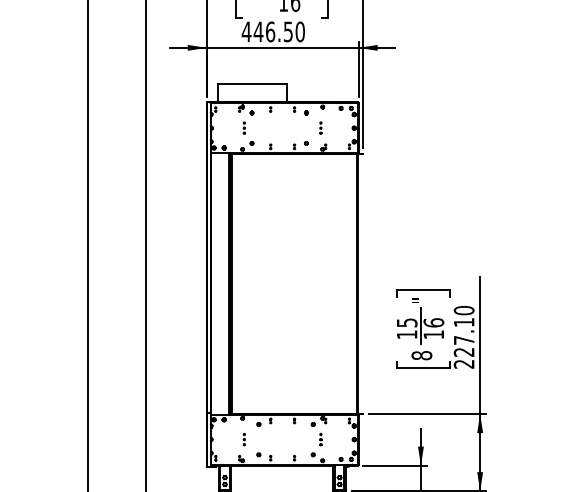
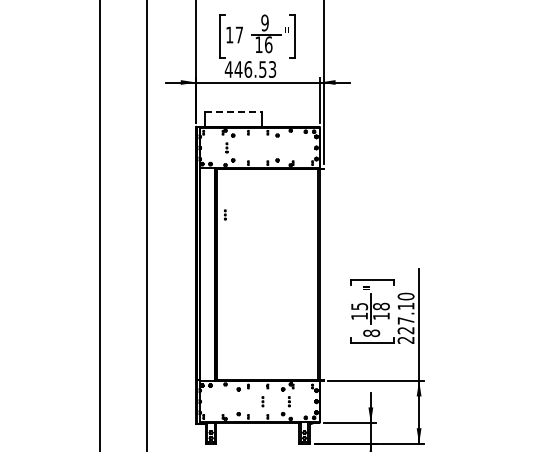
text: (300, 31) -> (272, 69), 446.50 -> 446.53
line: (252, 83) -> (233, 111), solid -> dashed
line: (321, 127) -> (225, 214), moved
text: (433, 322) -> (381, 306), 16 -> 18
part: (243, 439) -> (262, 401), moved

